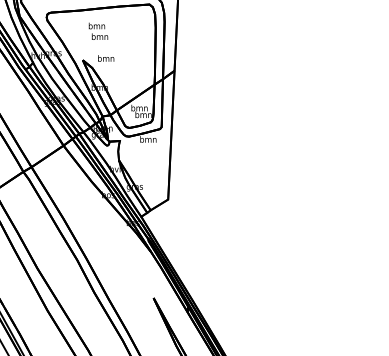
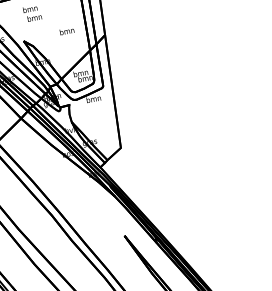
text: (106, 58) -> (67, 31), moved

